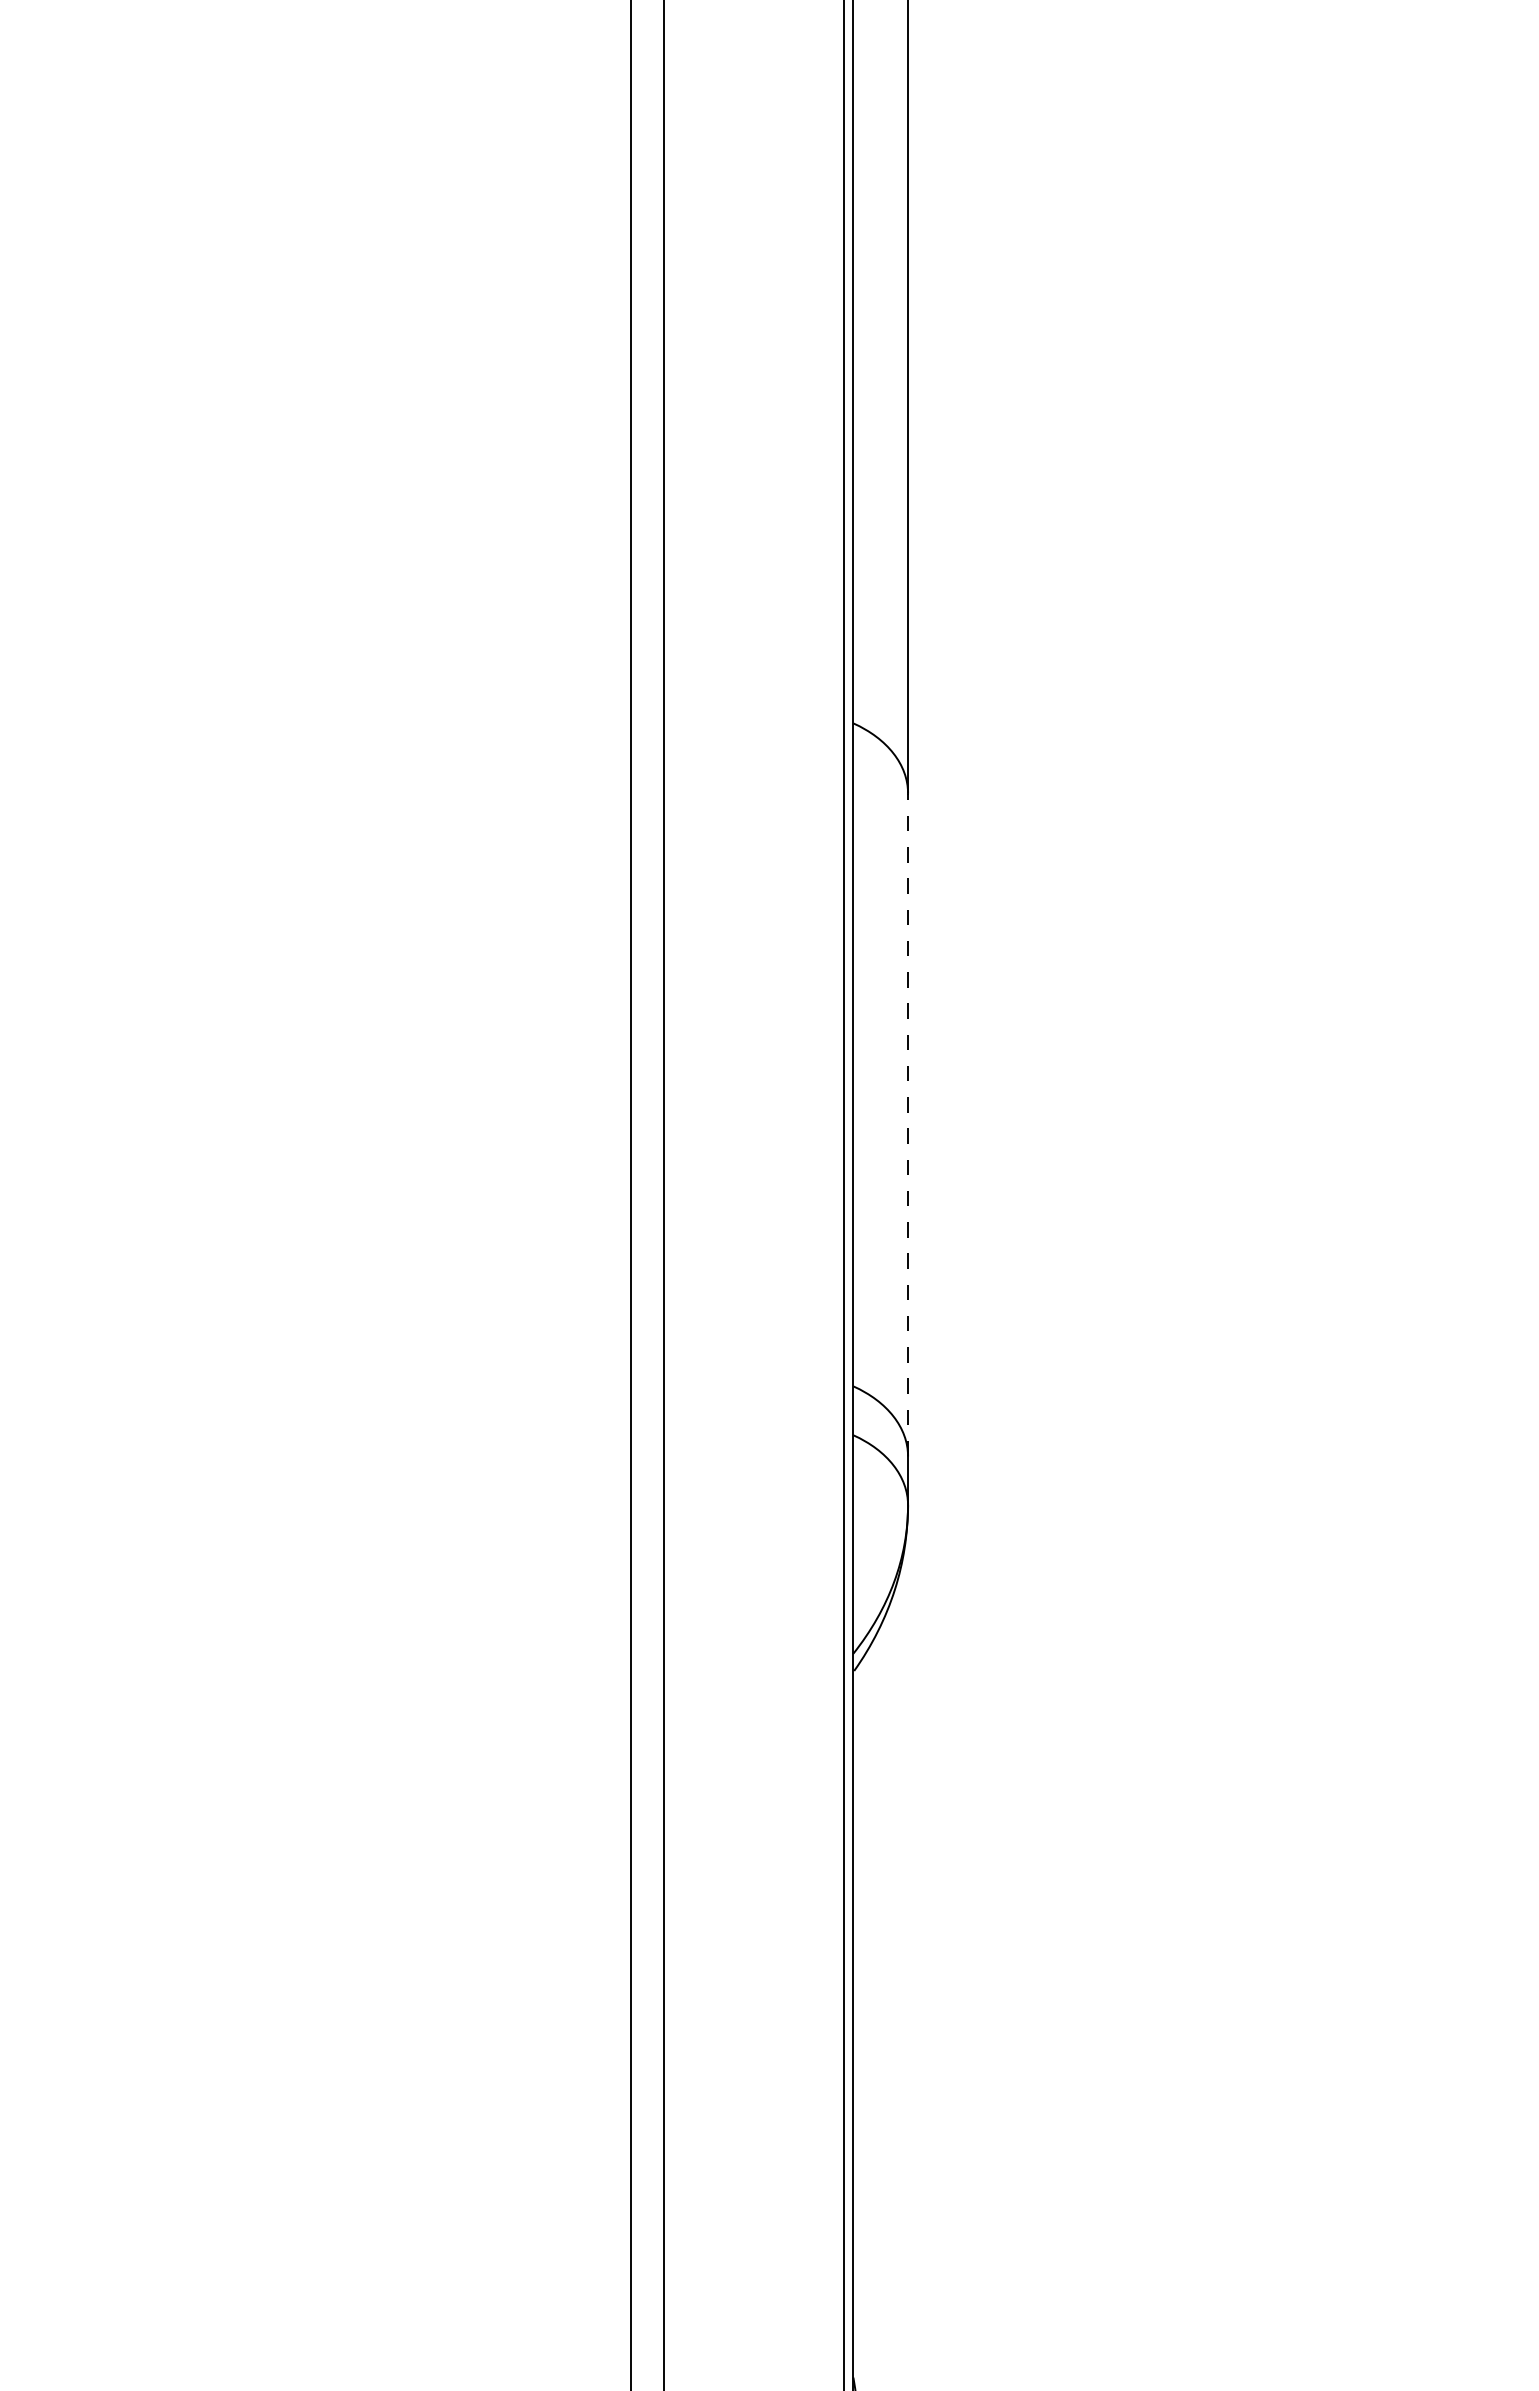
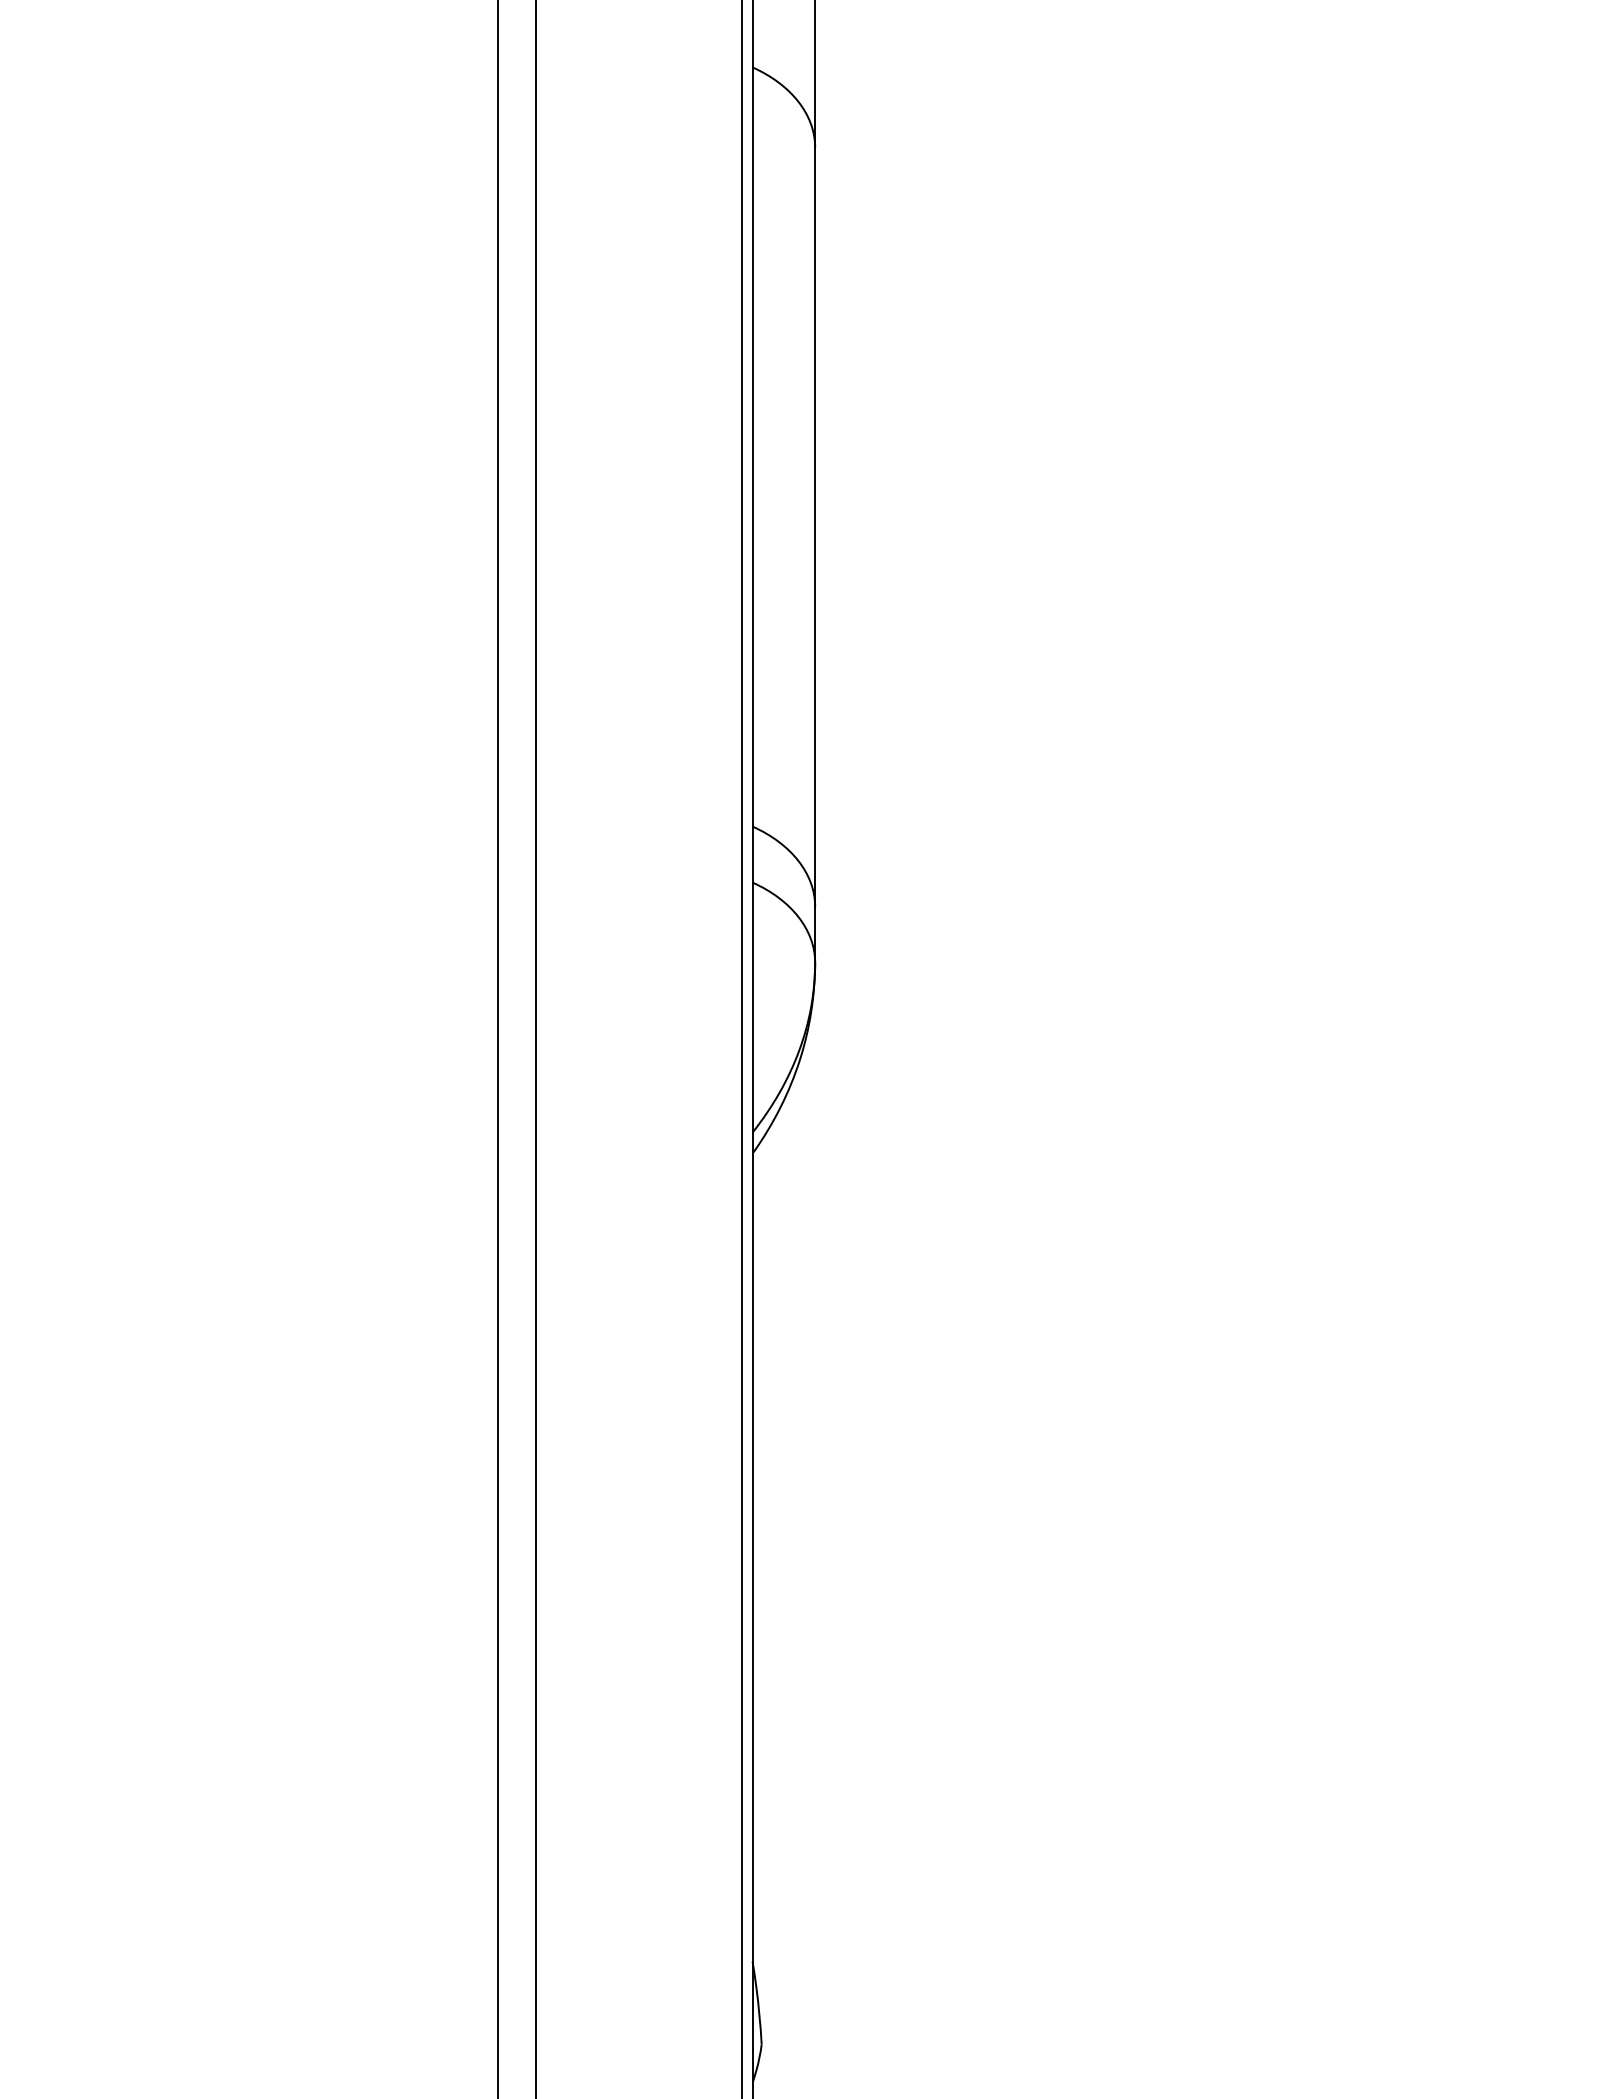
line: (908, 1124) -> (815, 526), dashed -> solid

